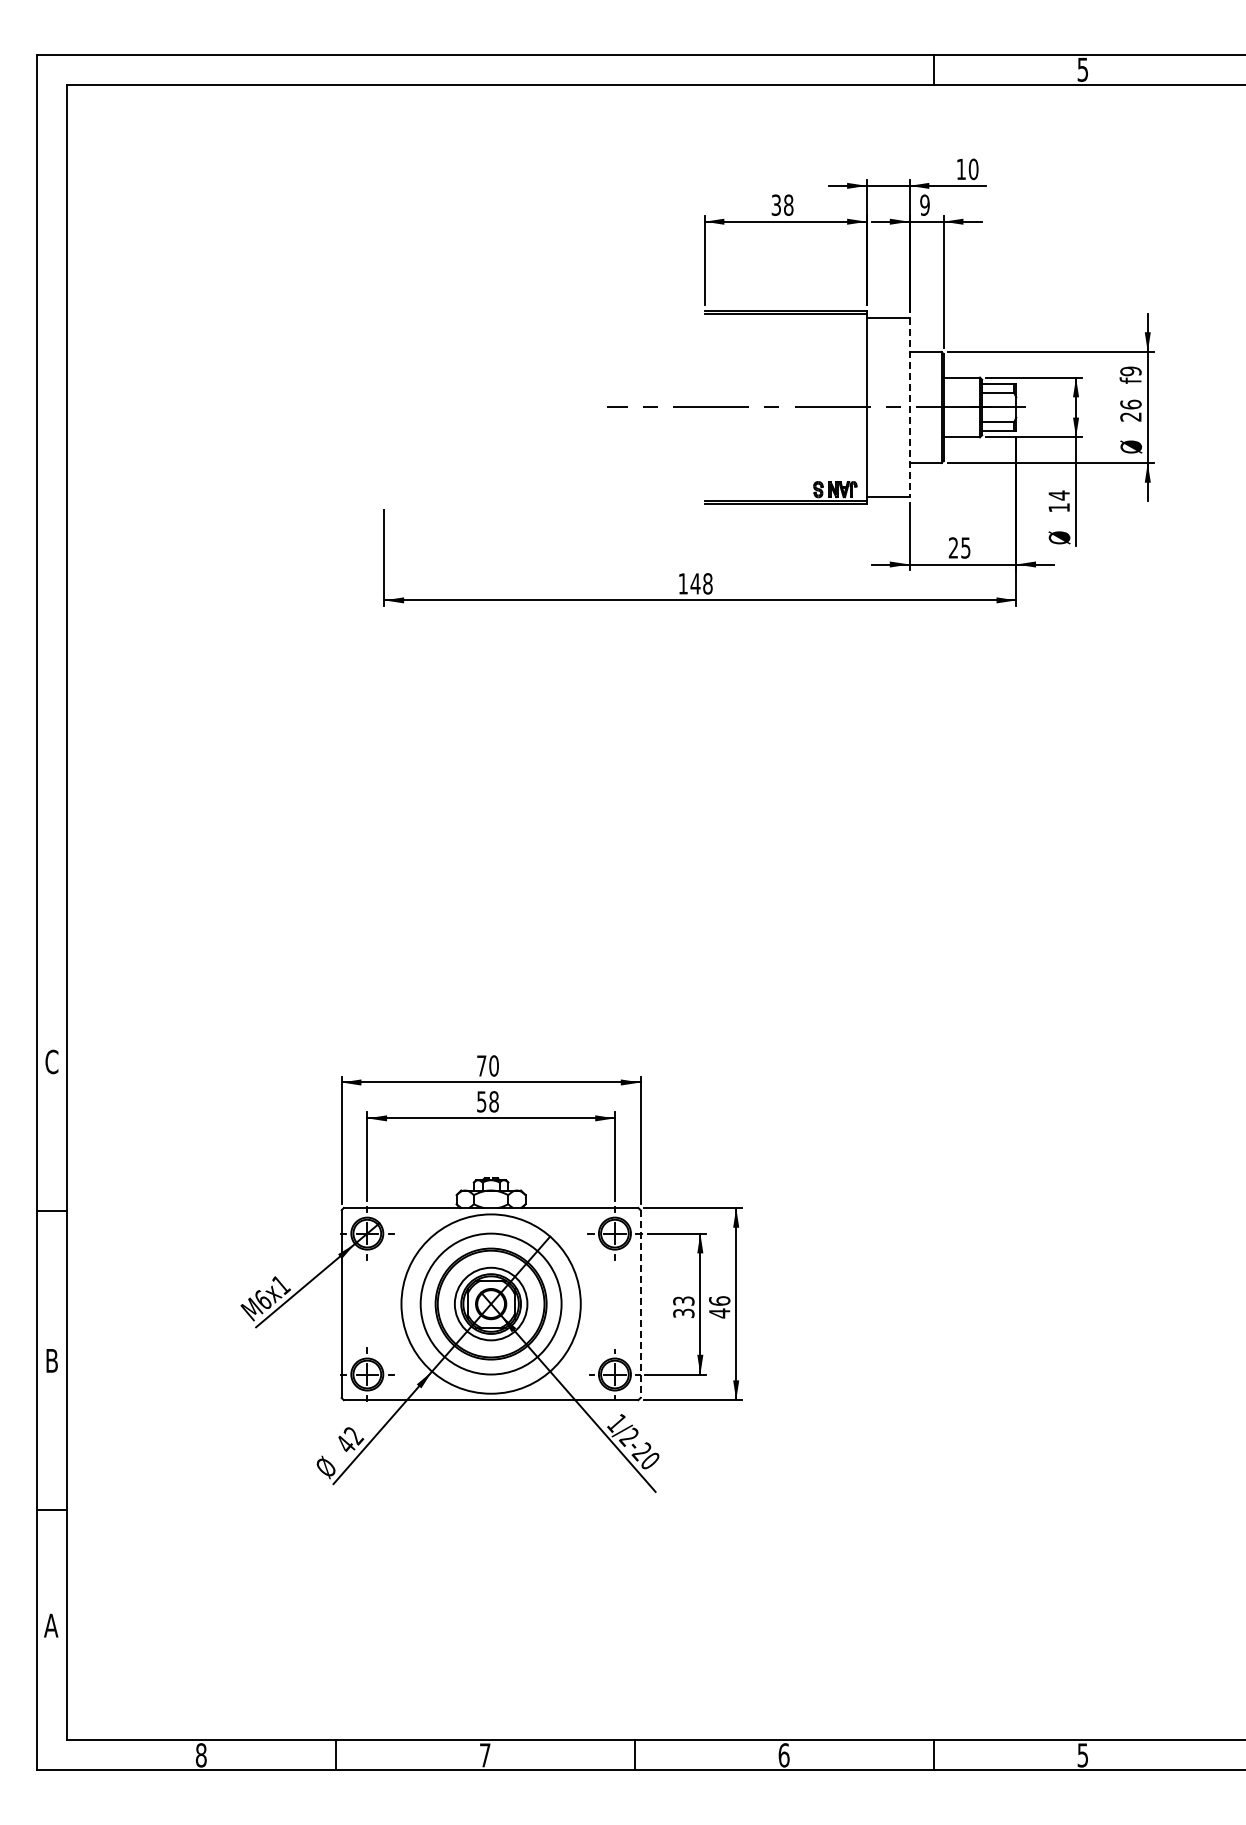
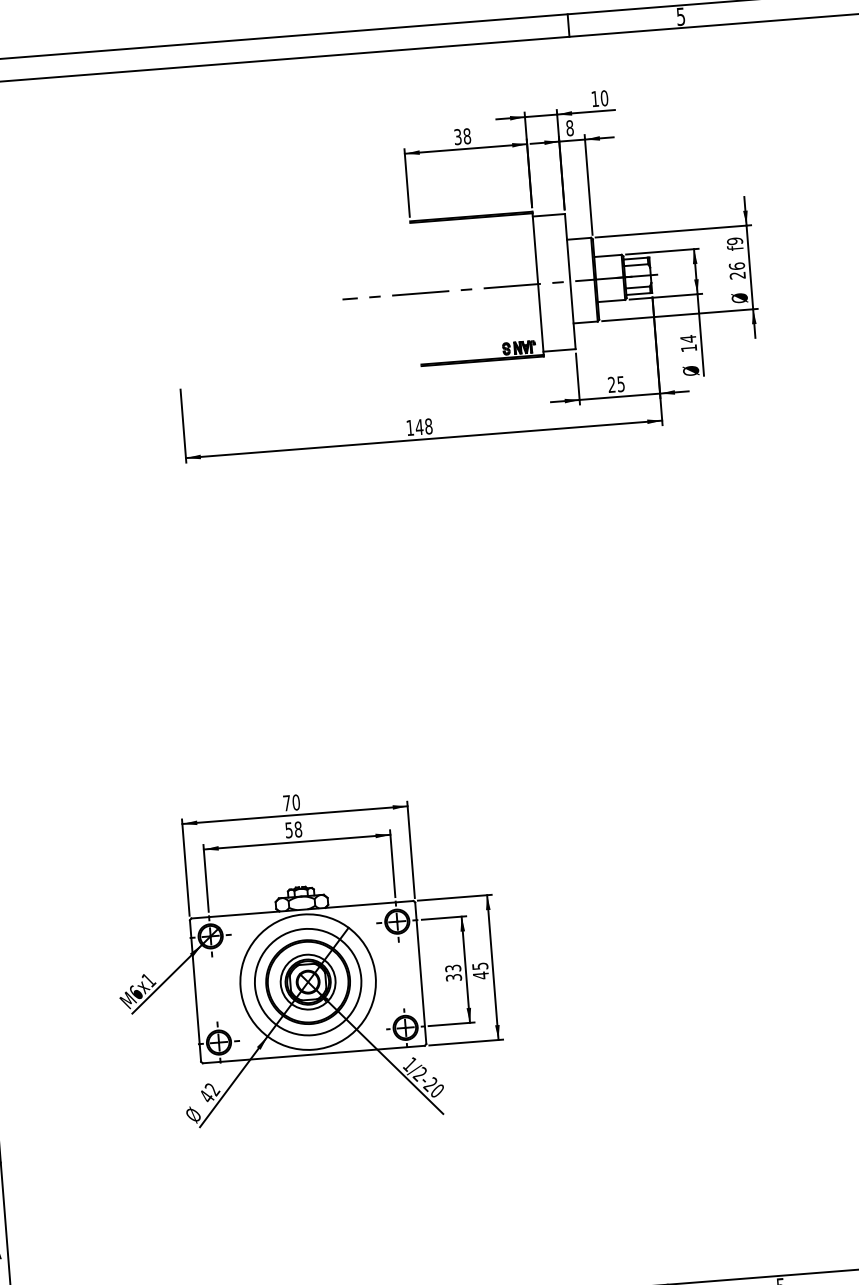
text: (924, 204) -> (569, 127), 9 -> 8
line: (909, 407) -> (570, 281), dashed -> solid
text: (719, 1300) -> (480, 965), 46 -> 45
line: (640, 1304) -> (420, 973), dashed -> solid

